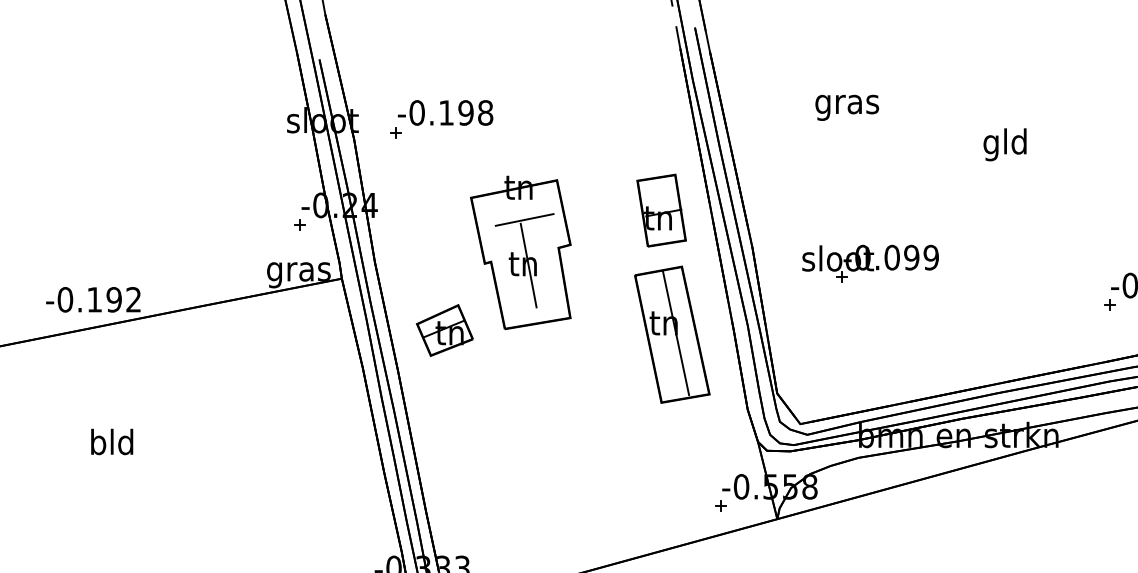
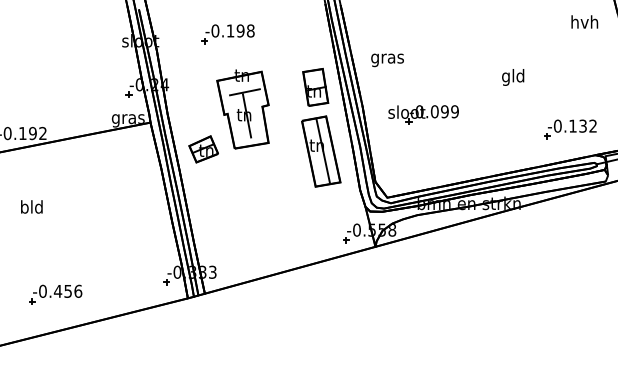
text: (847, 108) -> (387, 60), moved
part: (440, 119) -> (227, 34), moved
text: (1005, 144) -> (513, 77), moved

